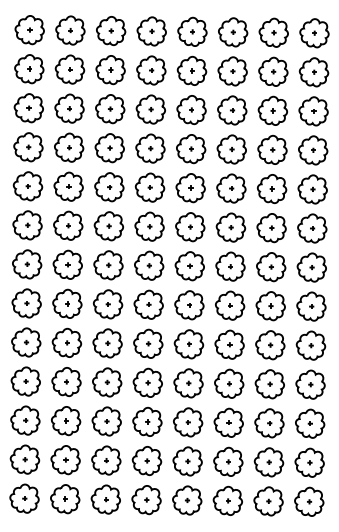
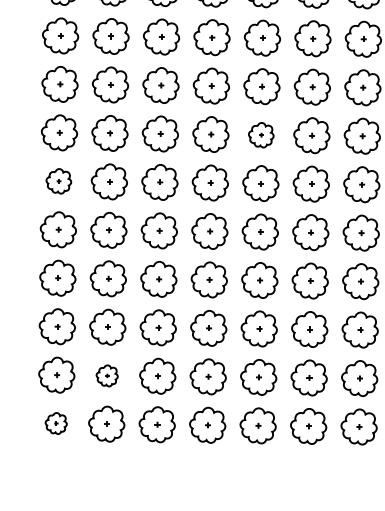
part: (189, 266) -> (260, 135), size x0.7
part: (26, 303) -> (58, 181), size x0.7
part: (65, 460) -> (107, 376), size x0.6
part: (24, 498) -> (56, 423), size x0.6

